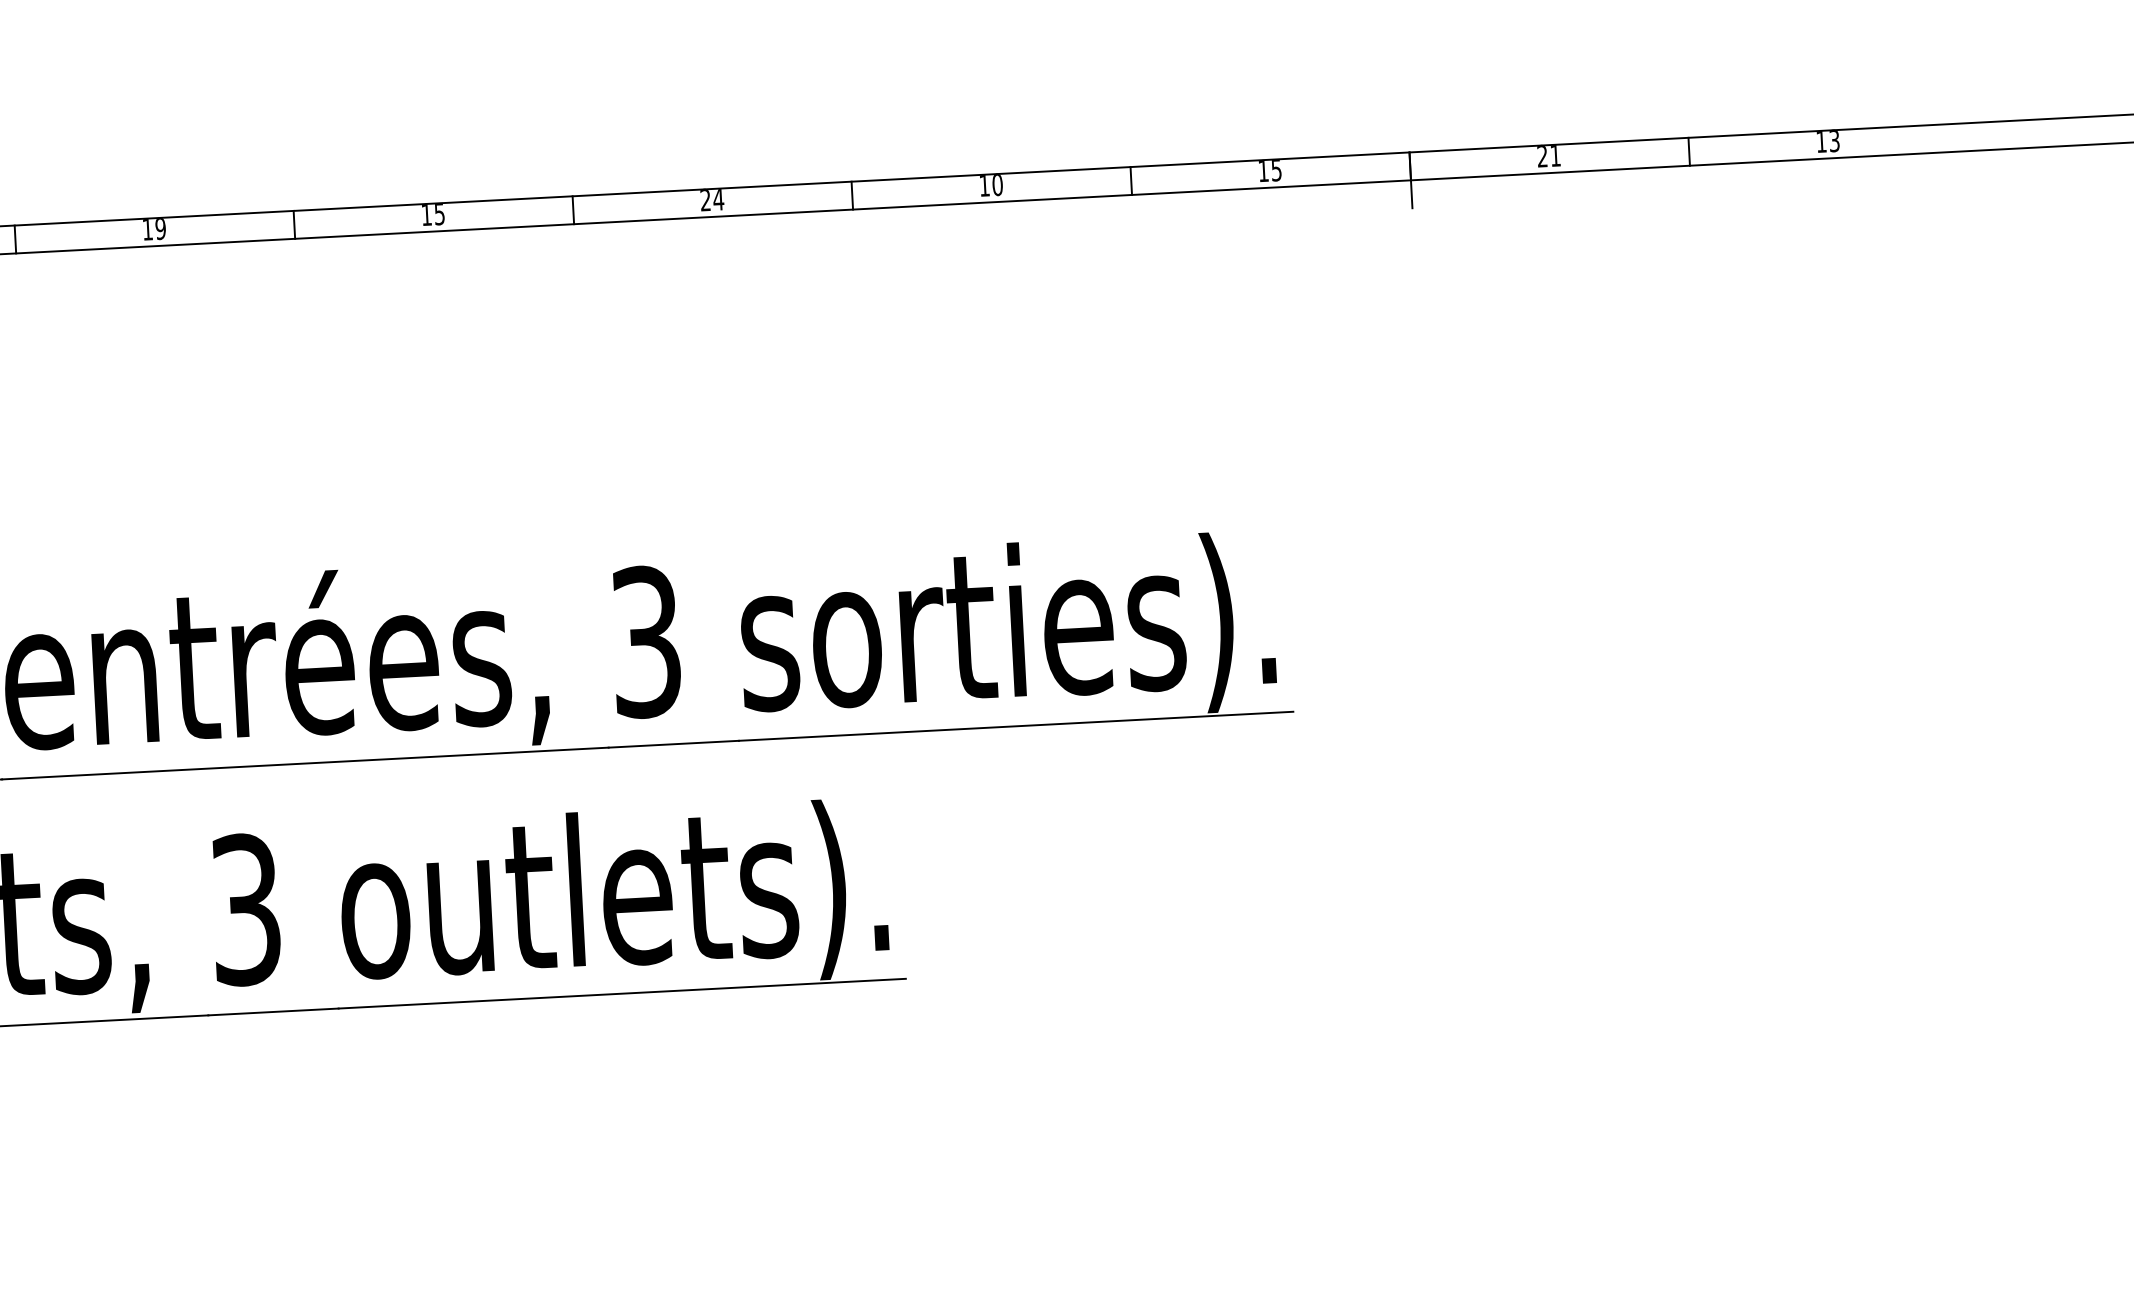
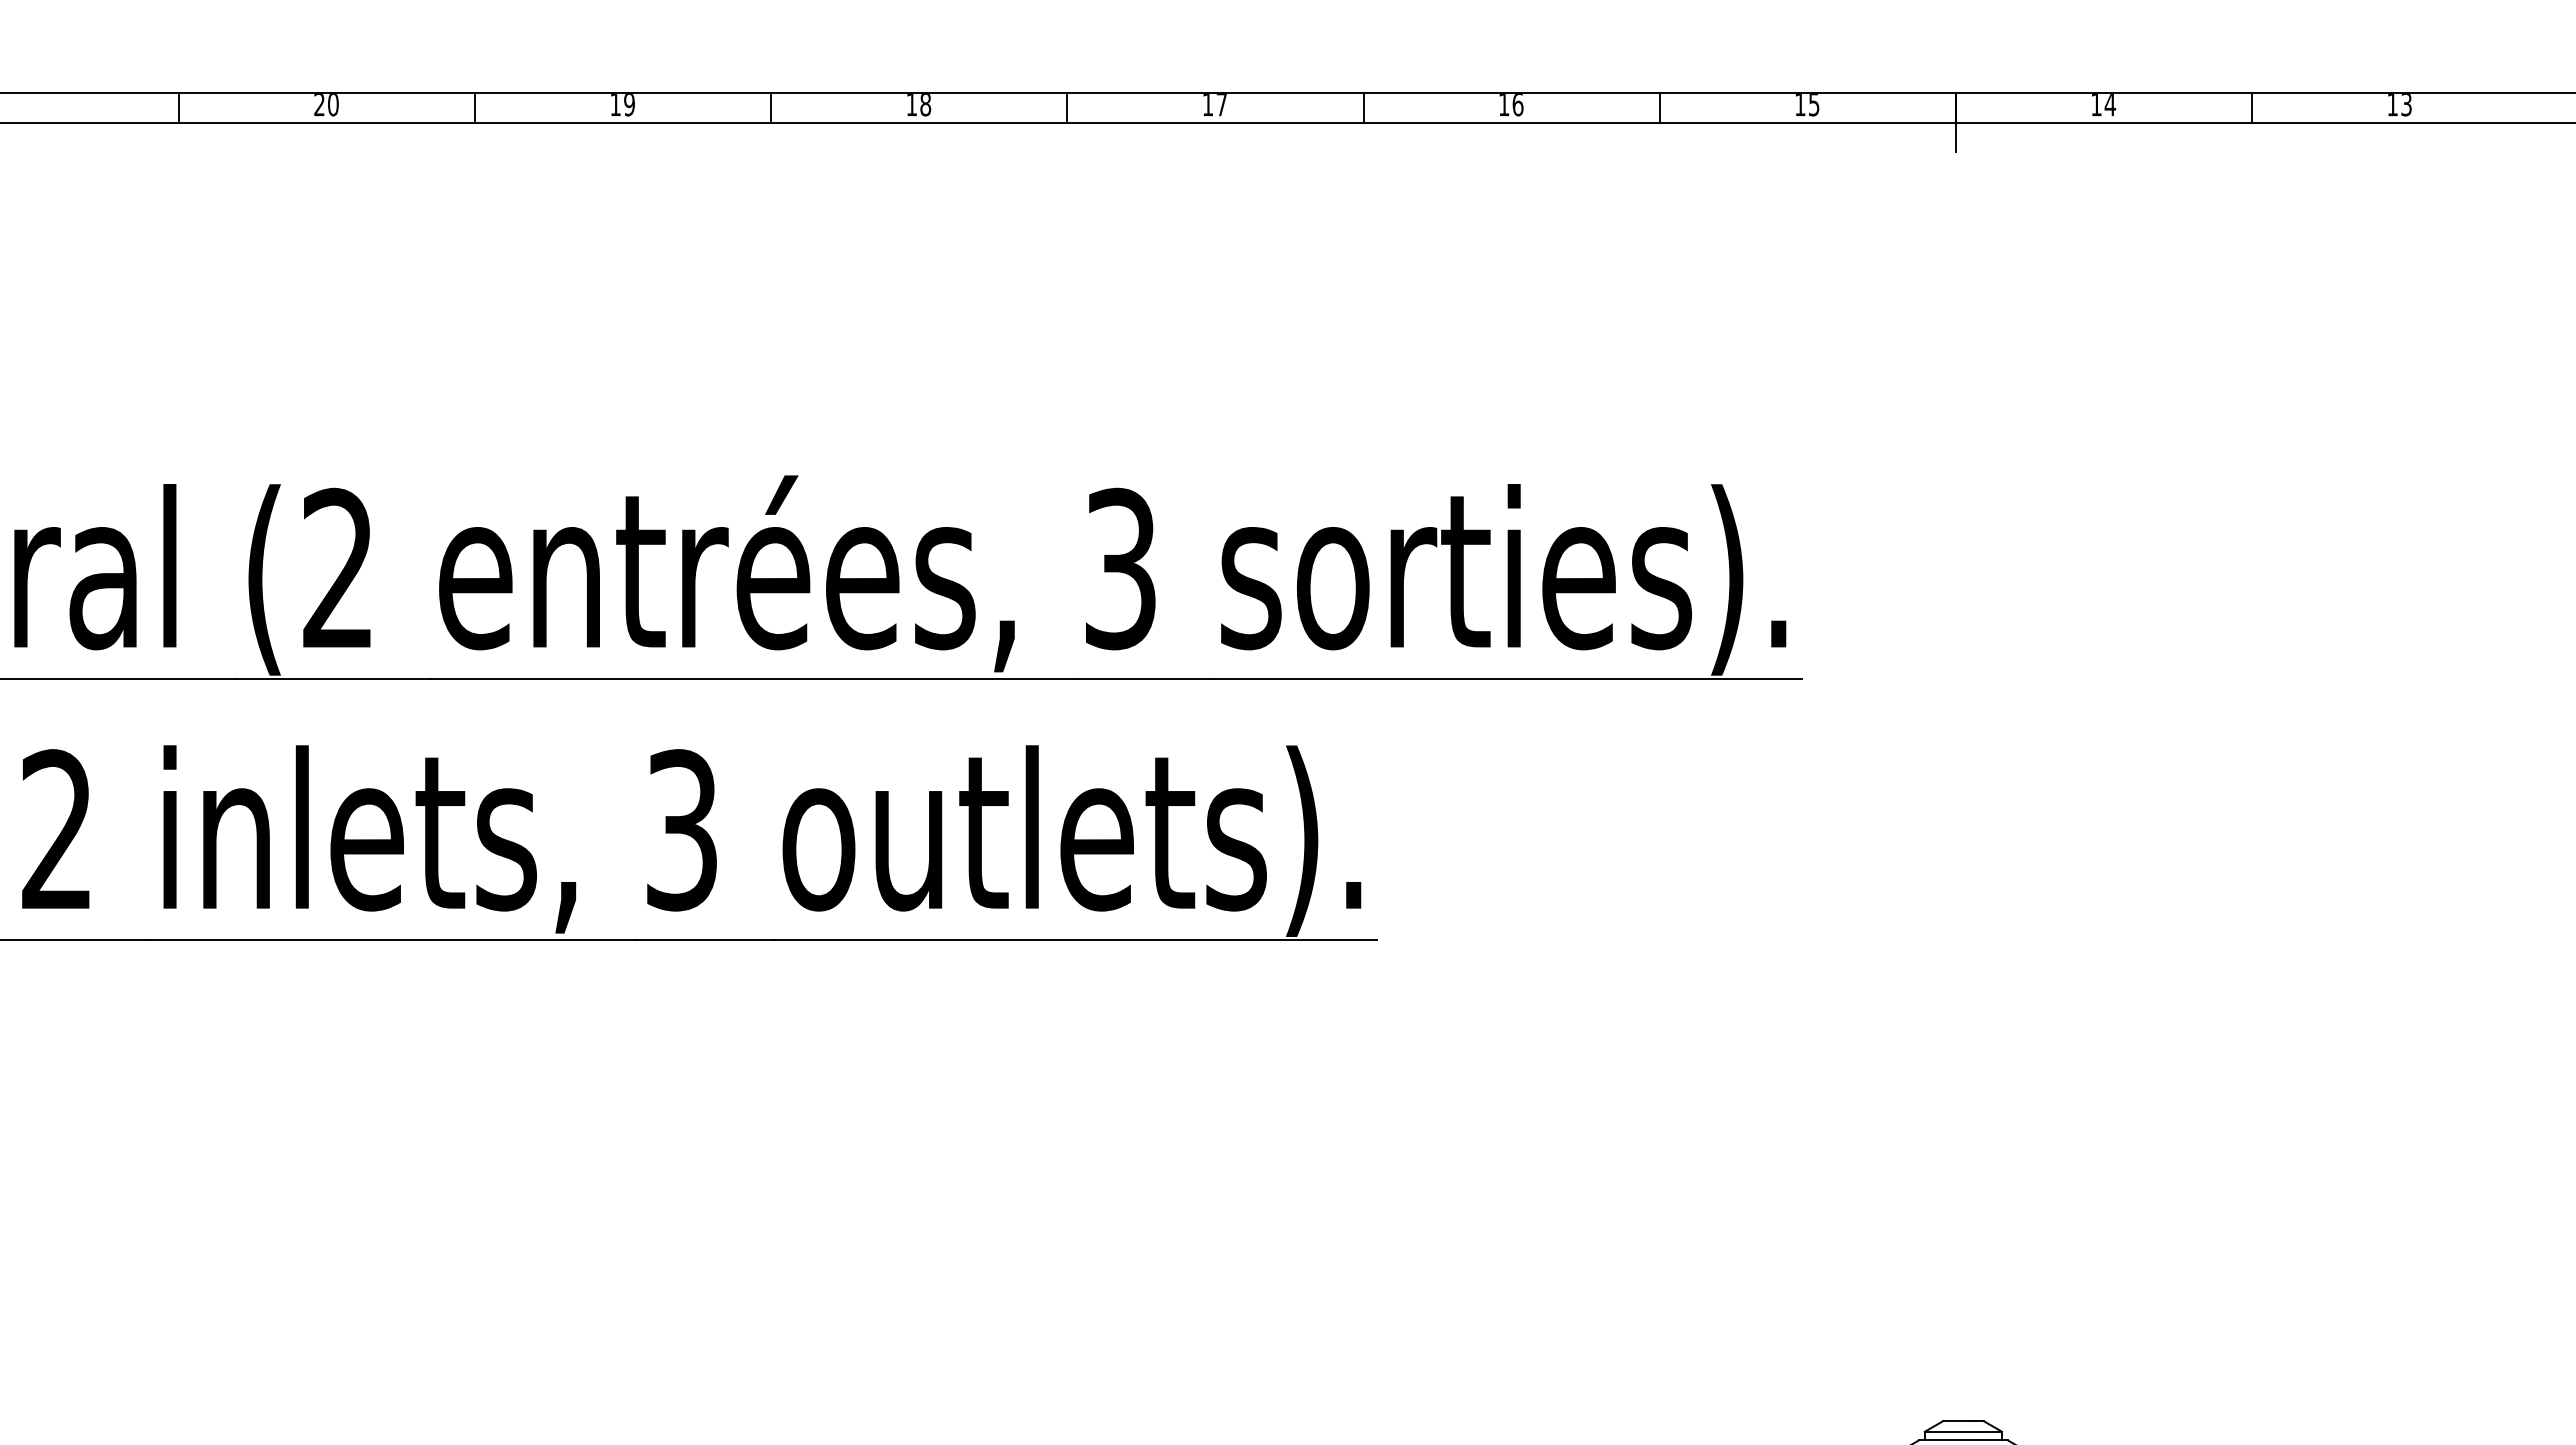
text: (1549, 156) -> (2103, 105), 21 -> 14
text: (997, 185) -> (1517, 105), 10 -> 16
text: (711, 200) -> (1214, 105), 24 -> 17
text: (439, 215) -> (925, 105), 15 -> 18

